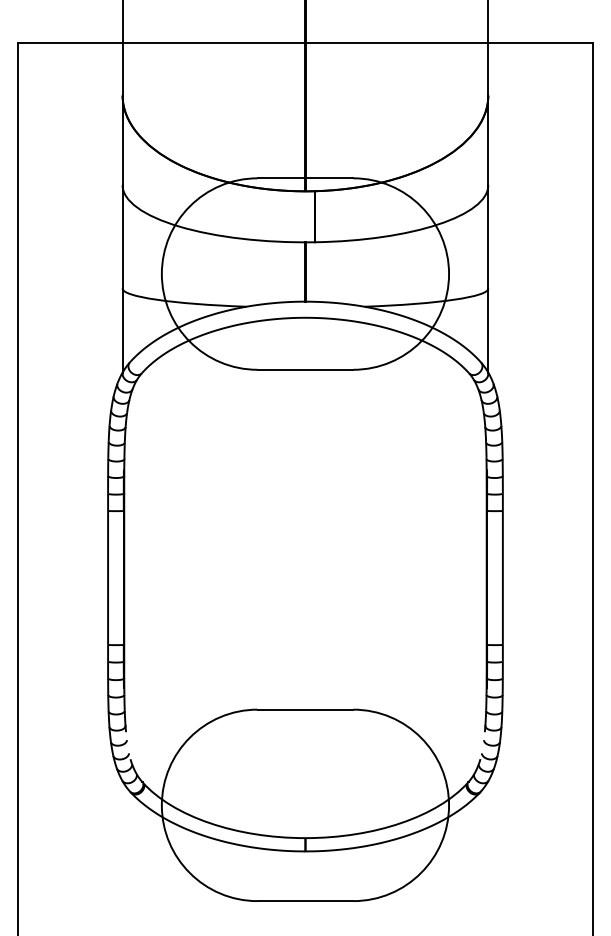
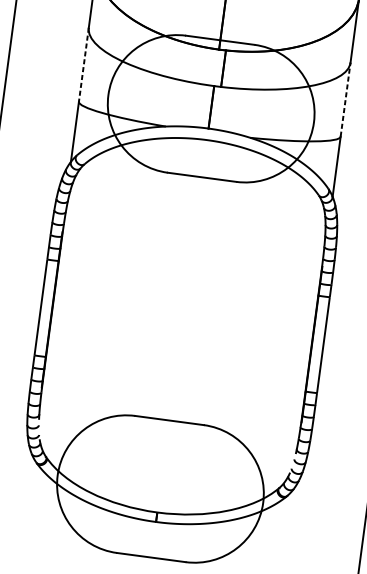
line: (122, 236) -> (83, 64), solid -> dashed
line: (488, 236) -> (345, 99), solid -> dashed

